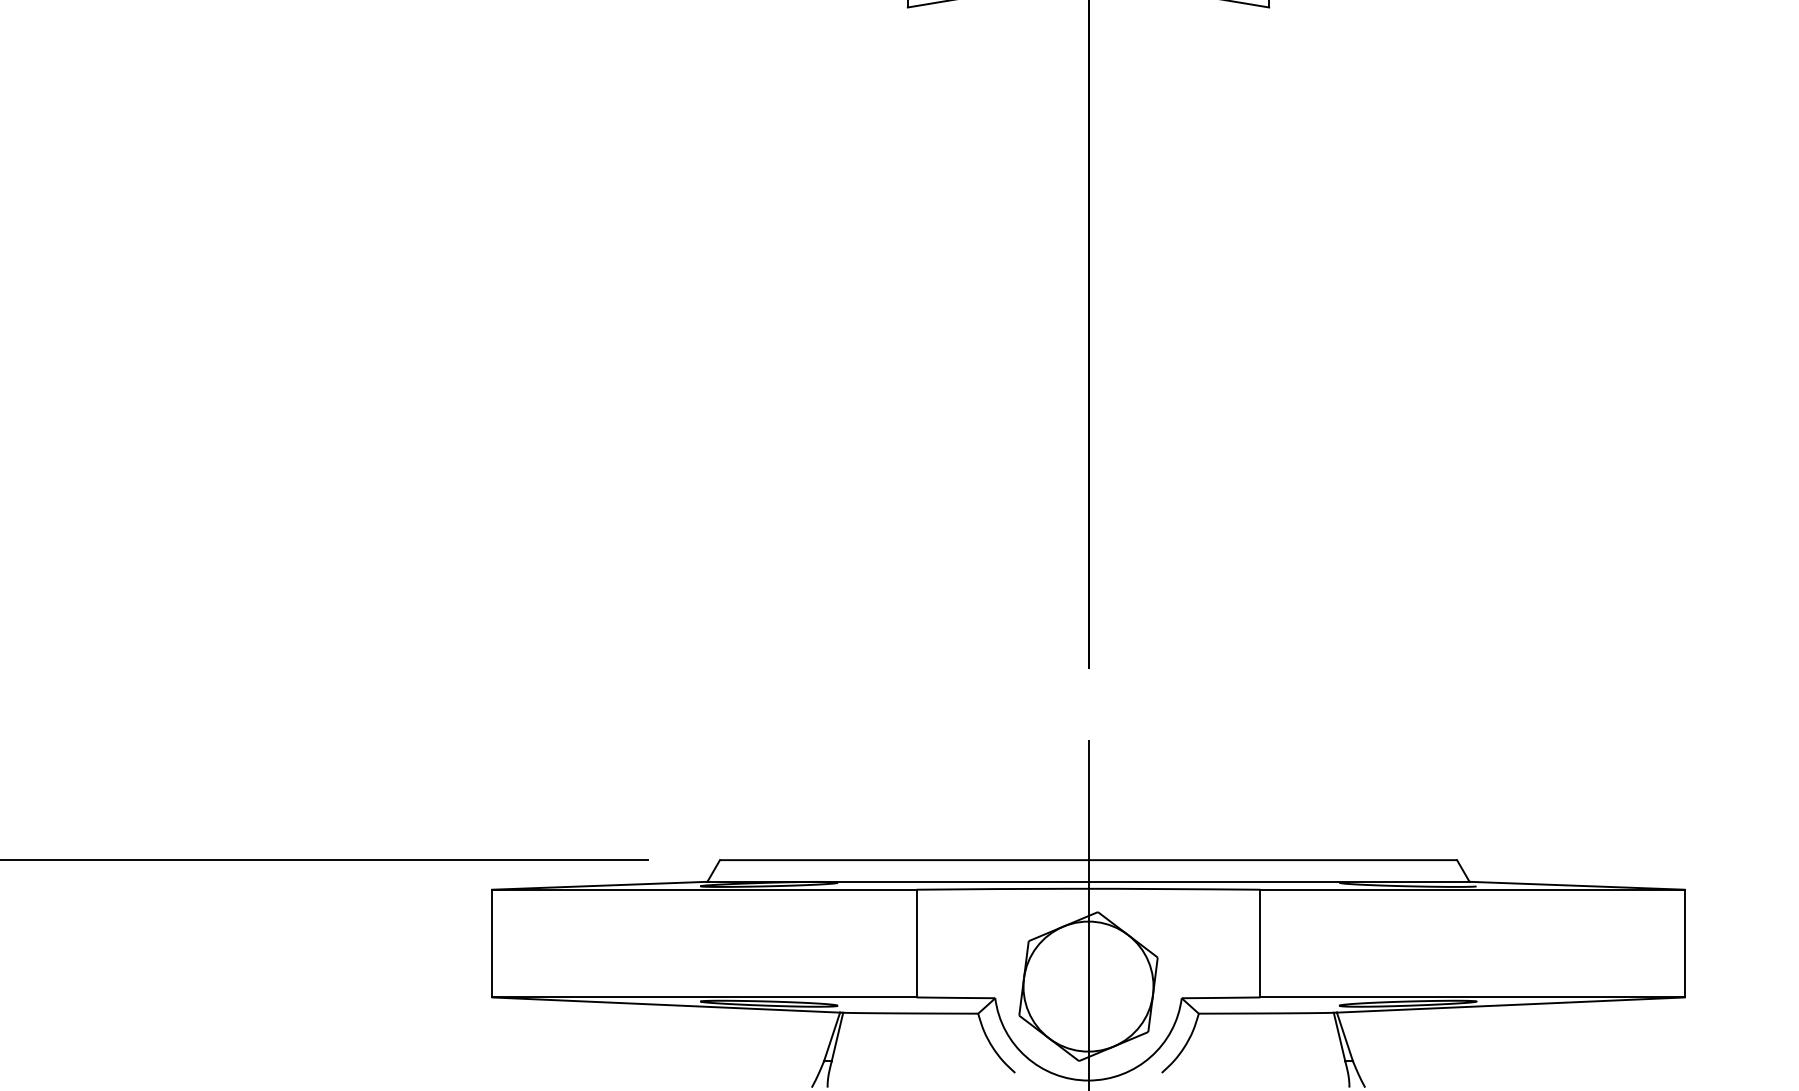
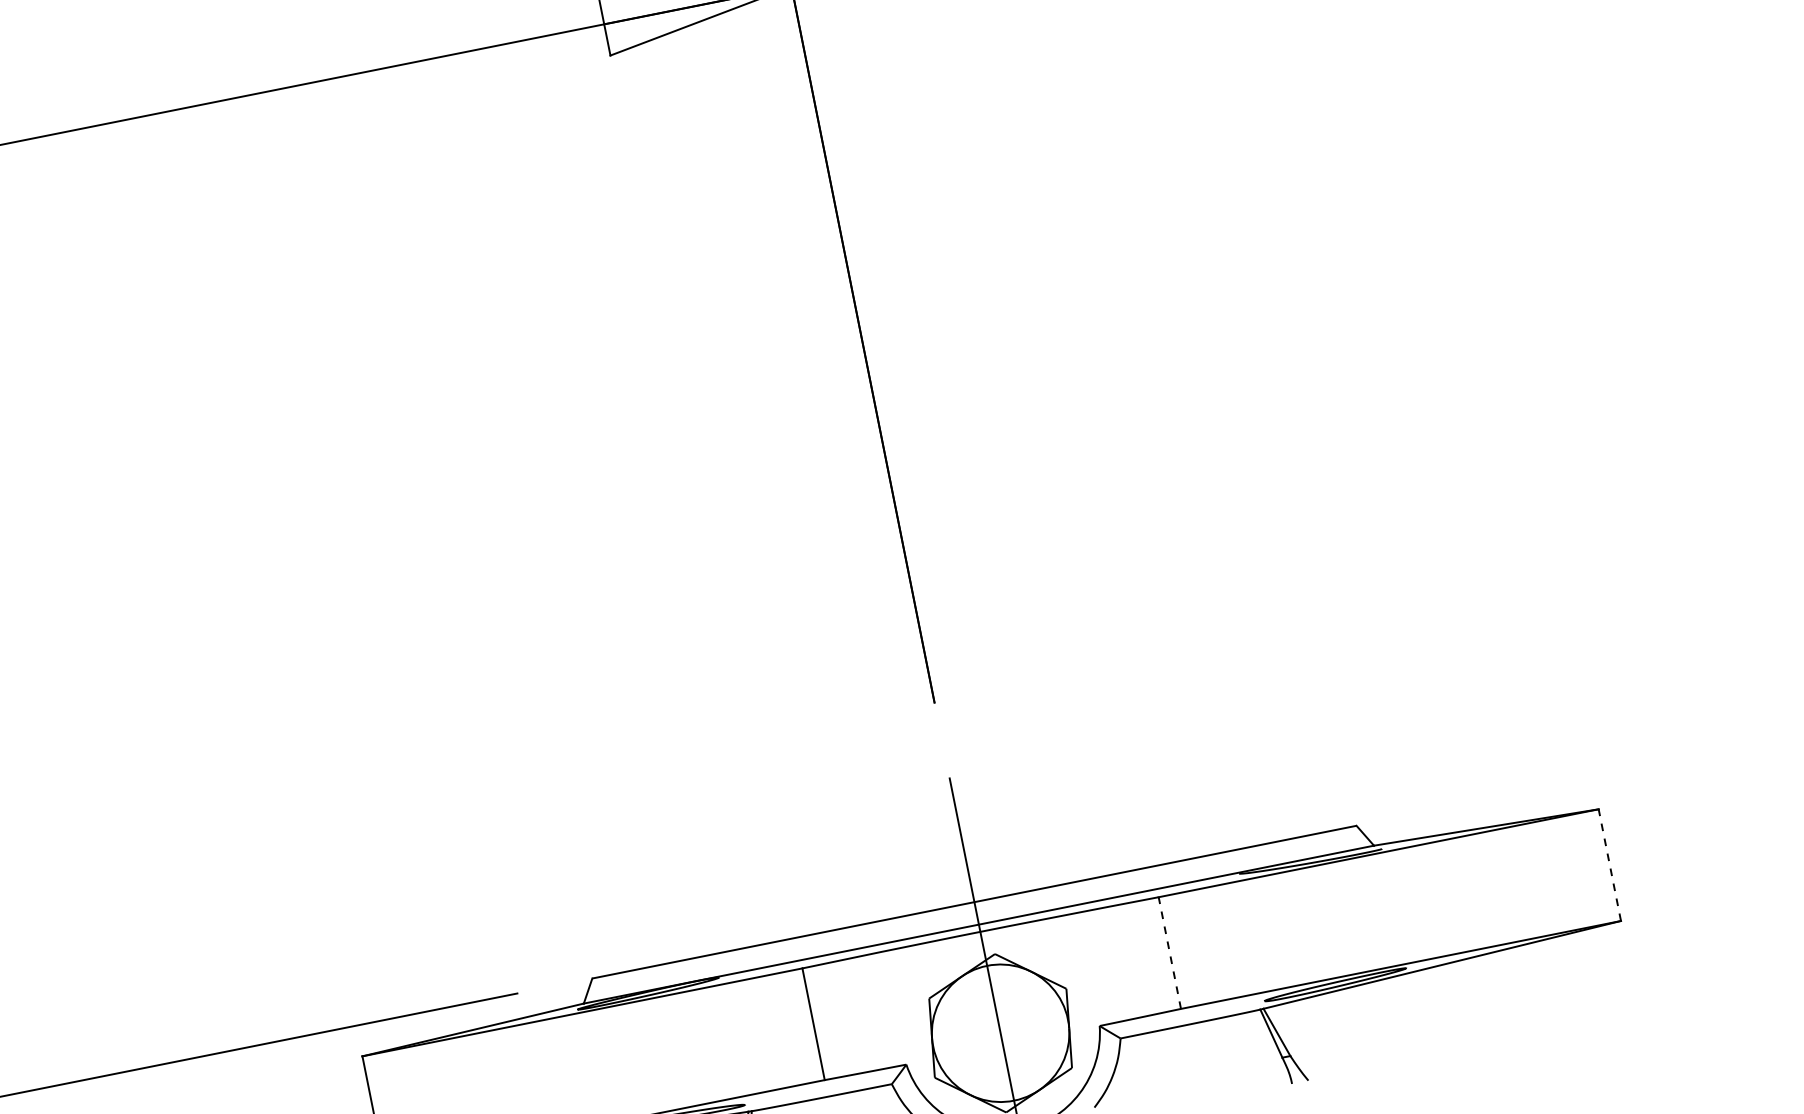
line: (1260, 943) -> (1170, 952), solid -> dashed
line: (1684, 943) -> (1609, 865), solid -> dashed

